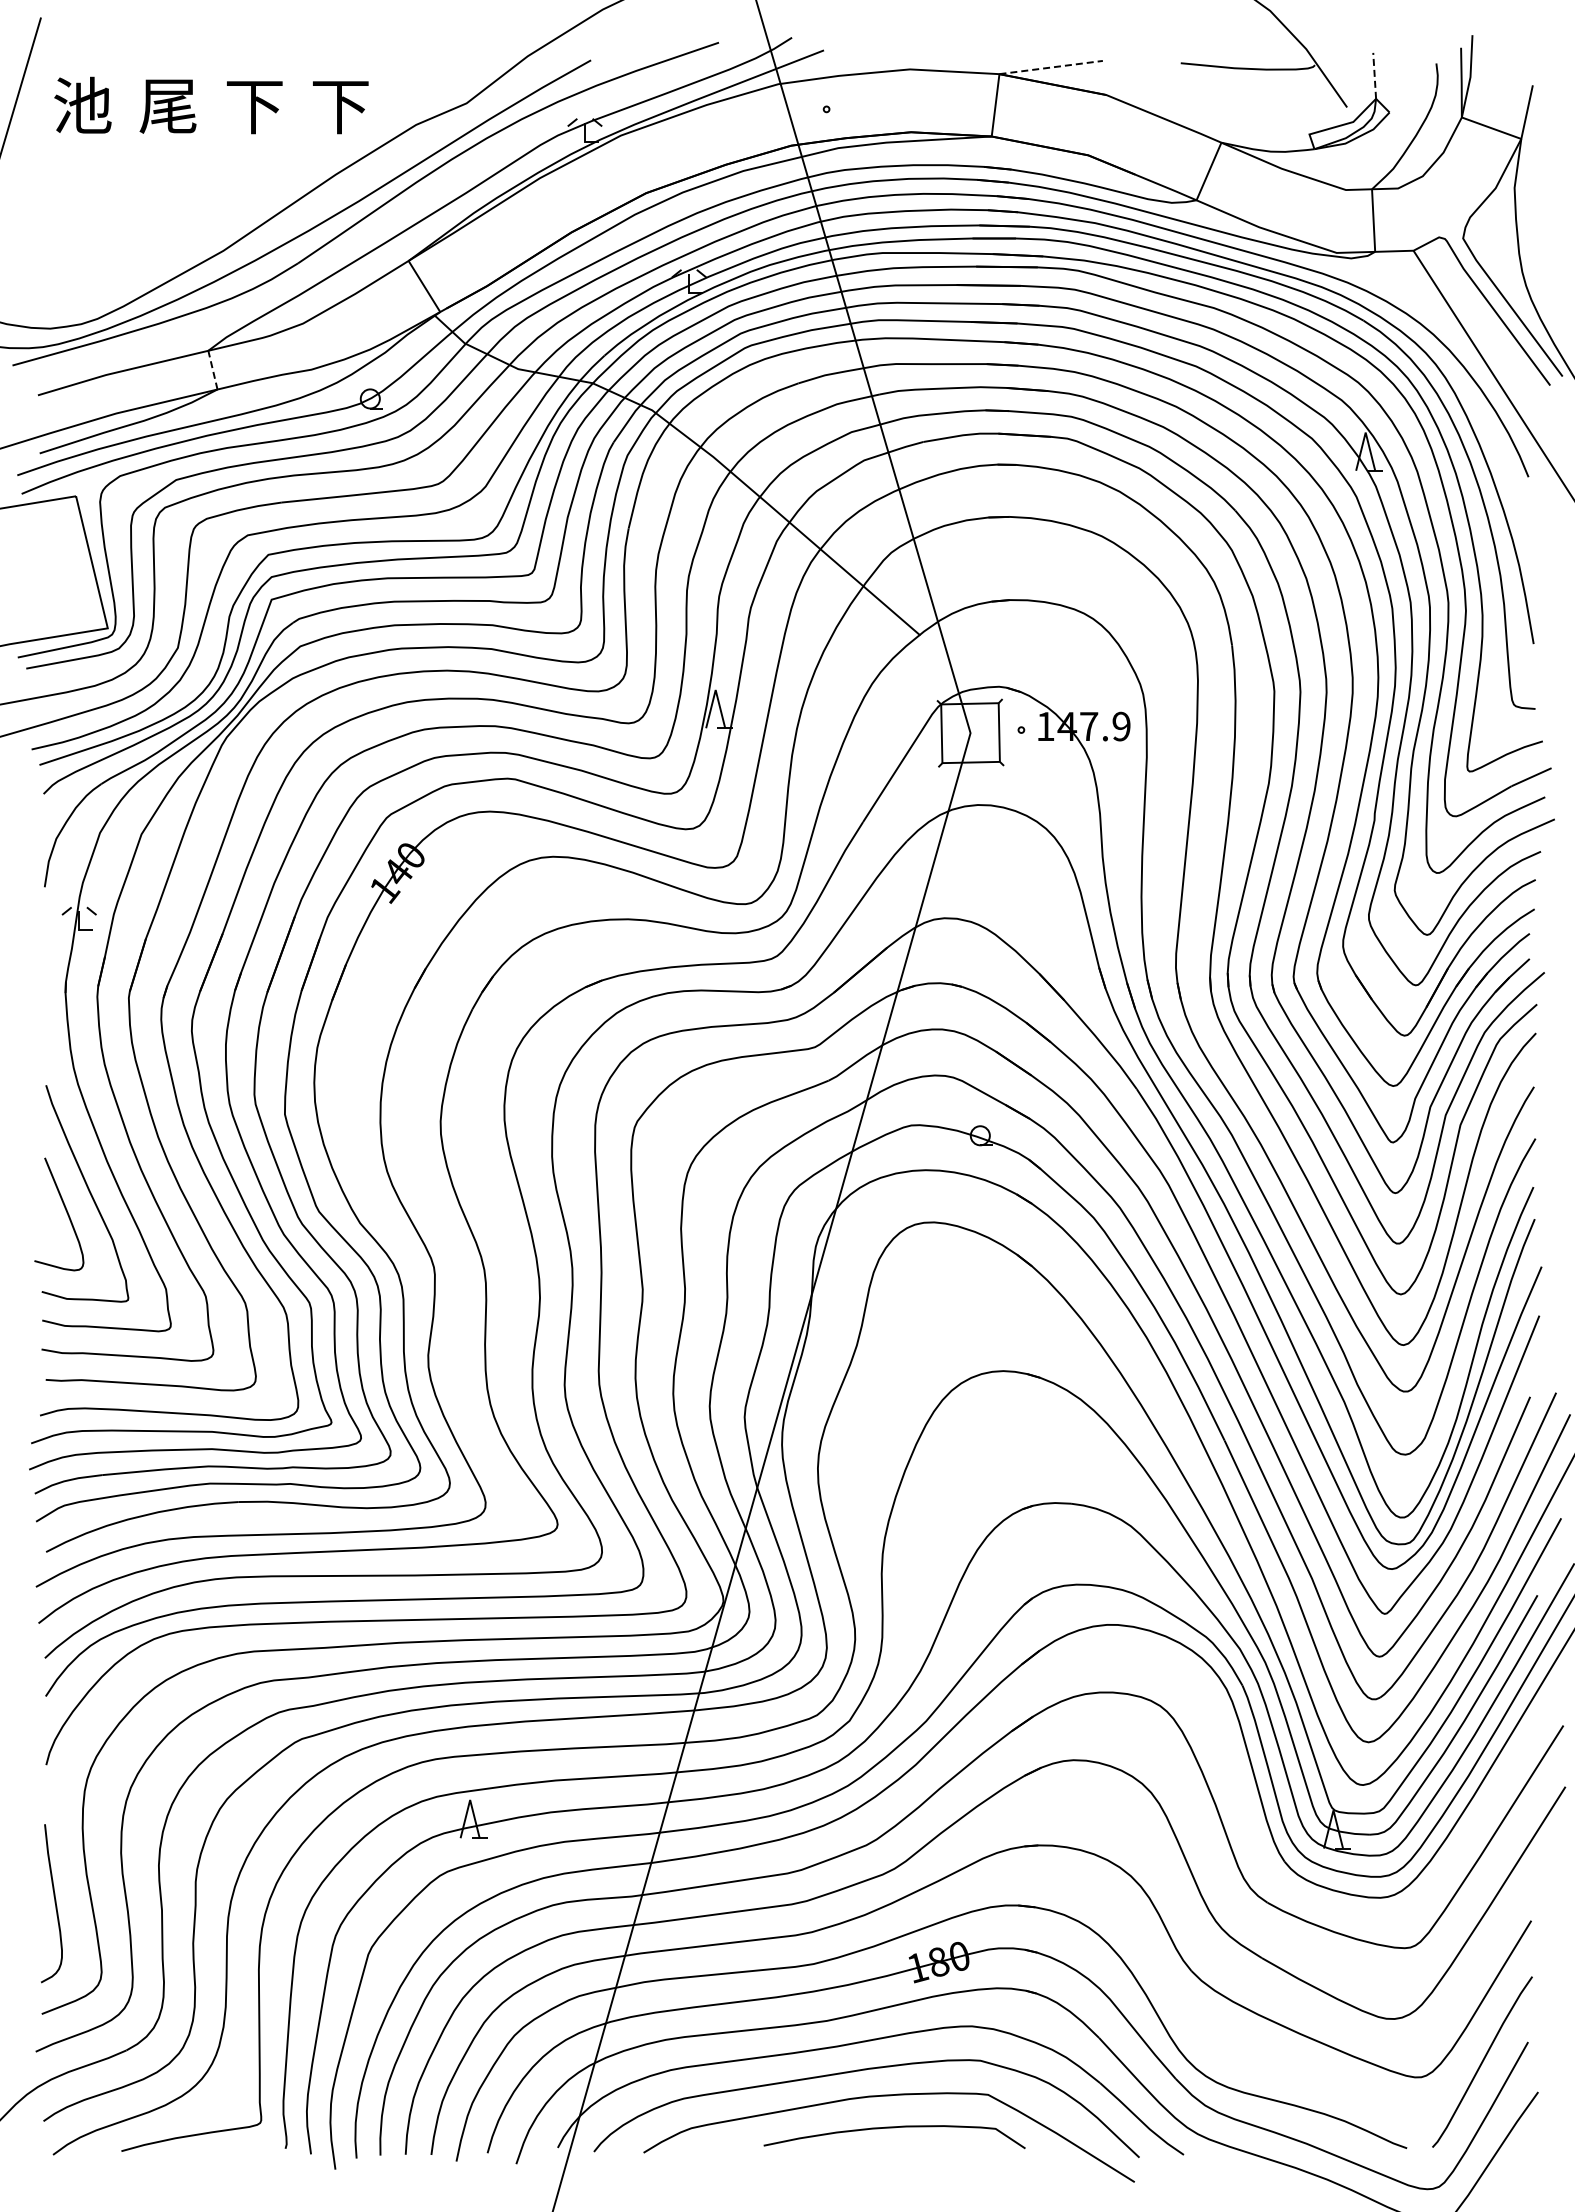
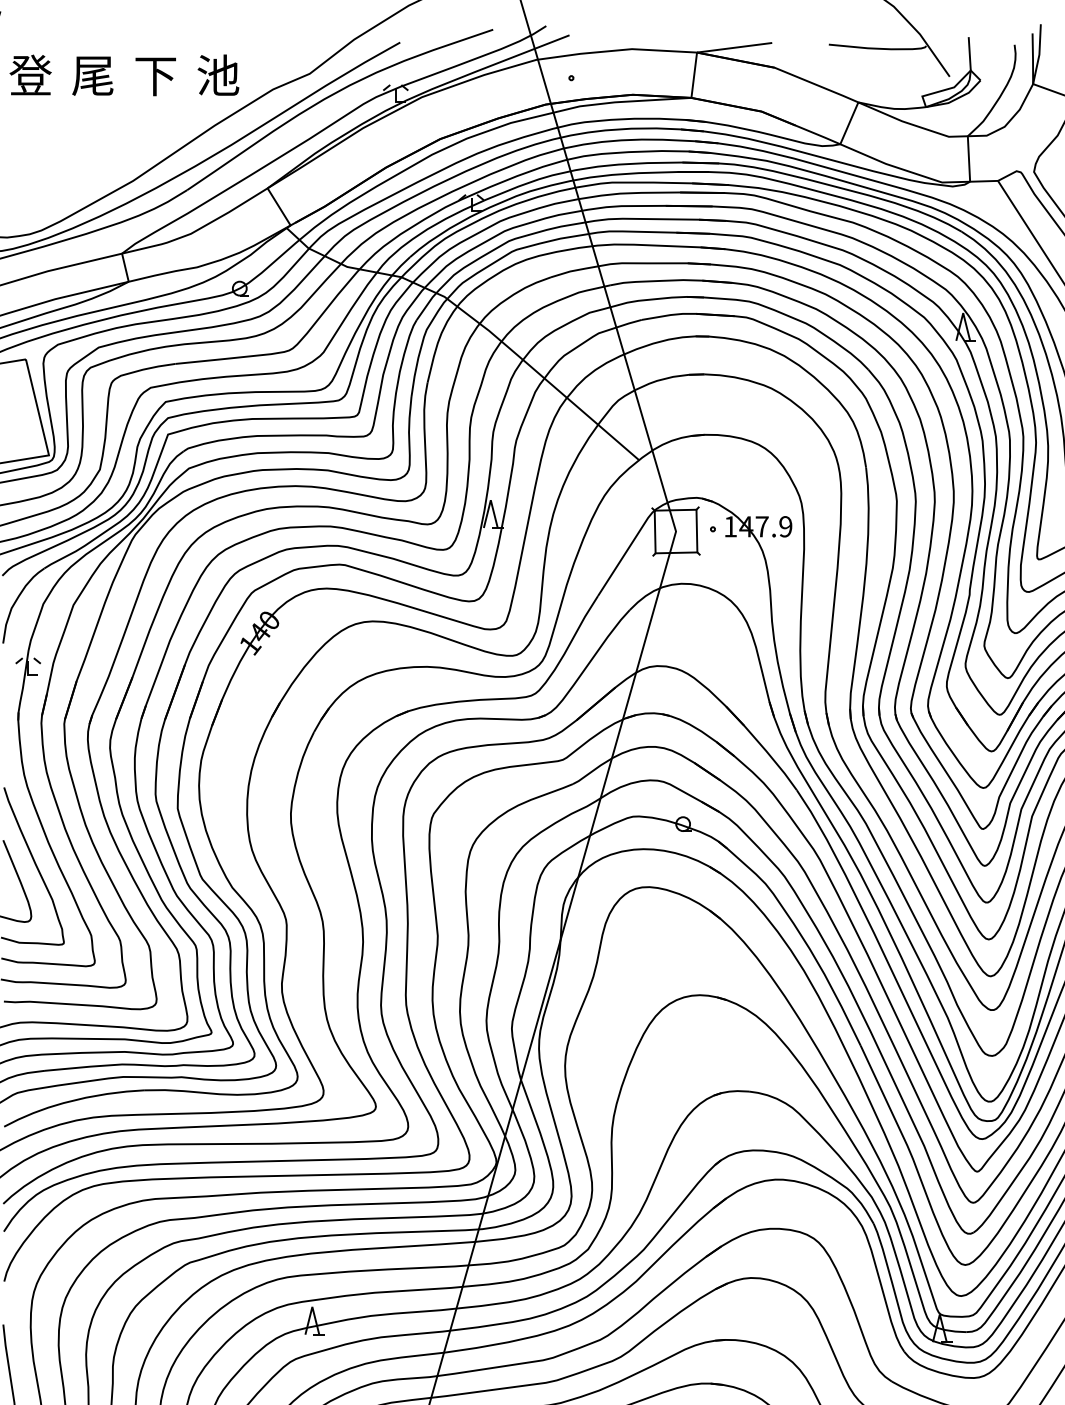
line: (1051, 67) -> (734, 47), dashed -> solid
line: (1374, 75) -> (969, 53), dashed -> solid
text: (82, 104) -> (30, 74), 池 -> 登
text: (340, 105) -> (218, 75), 下 -> 池
line: (212, 370) -> (125, 267), dashed -> solid

